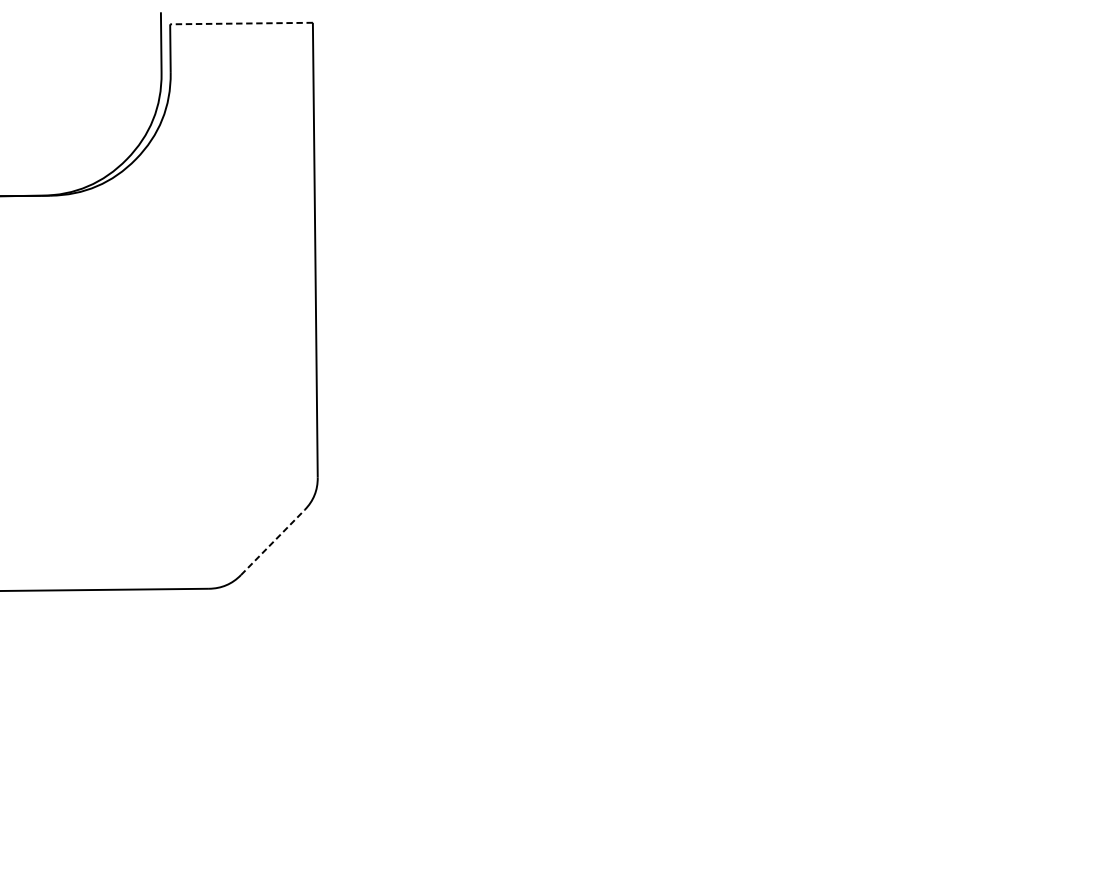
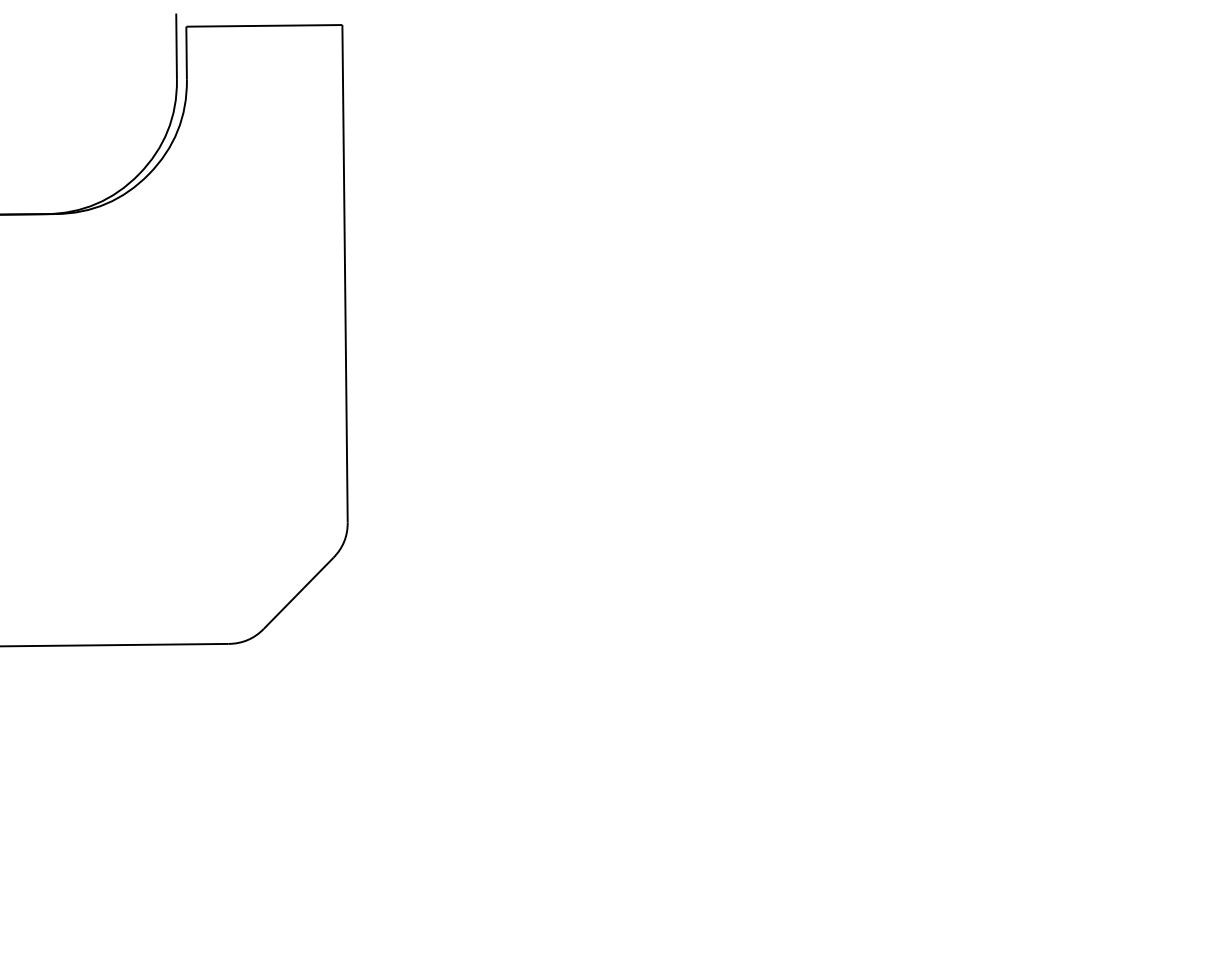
line: (240, 23) -> (263, 25), dashed -> solid
line: (272, 542) -> (298, 593), dashed -> solid

